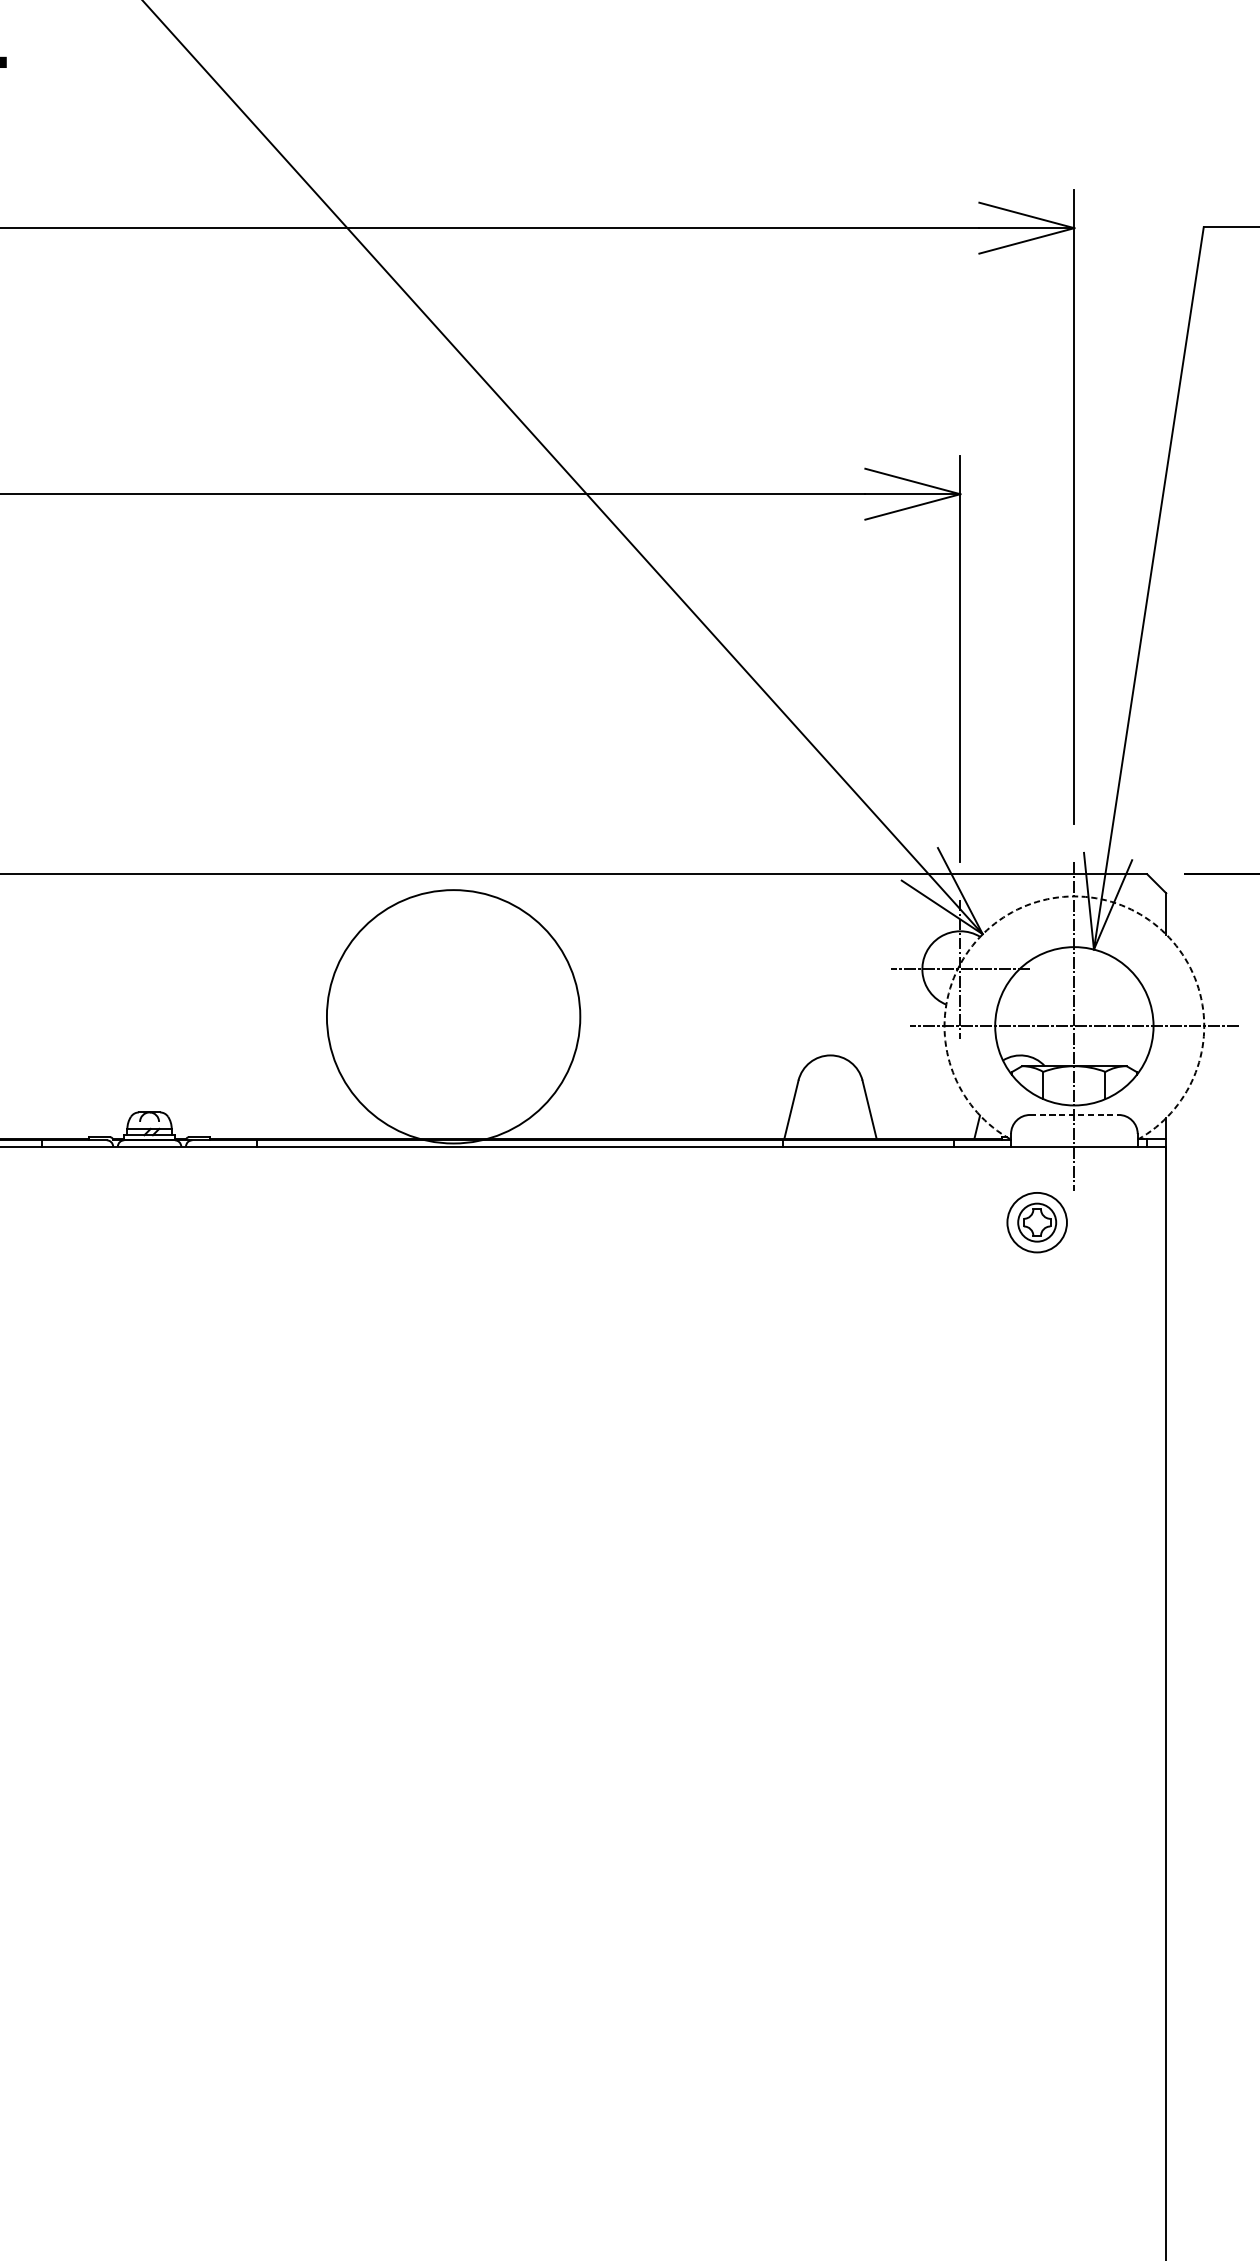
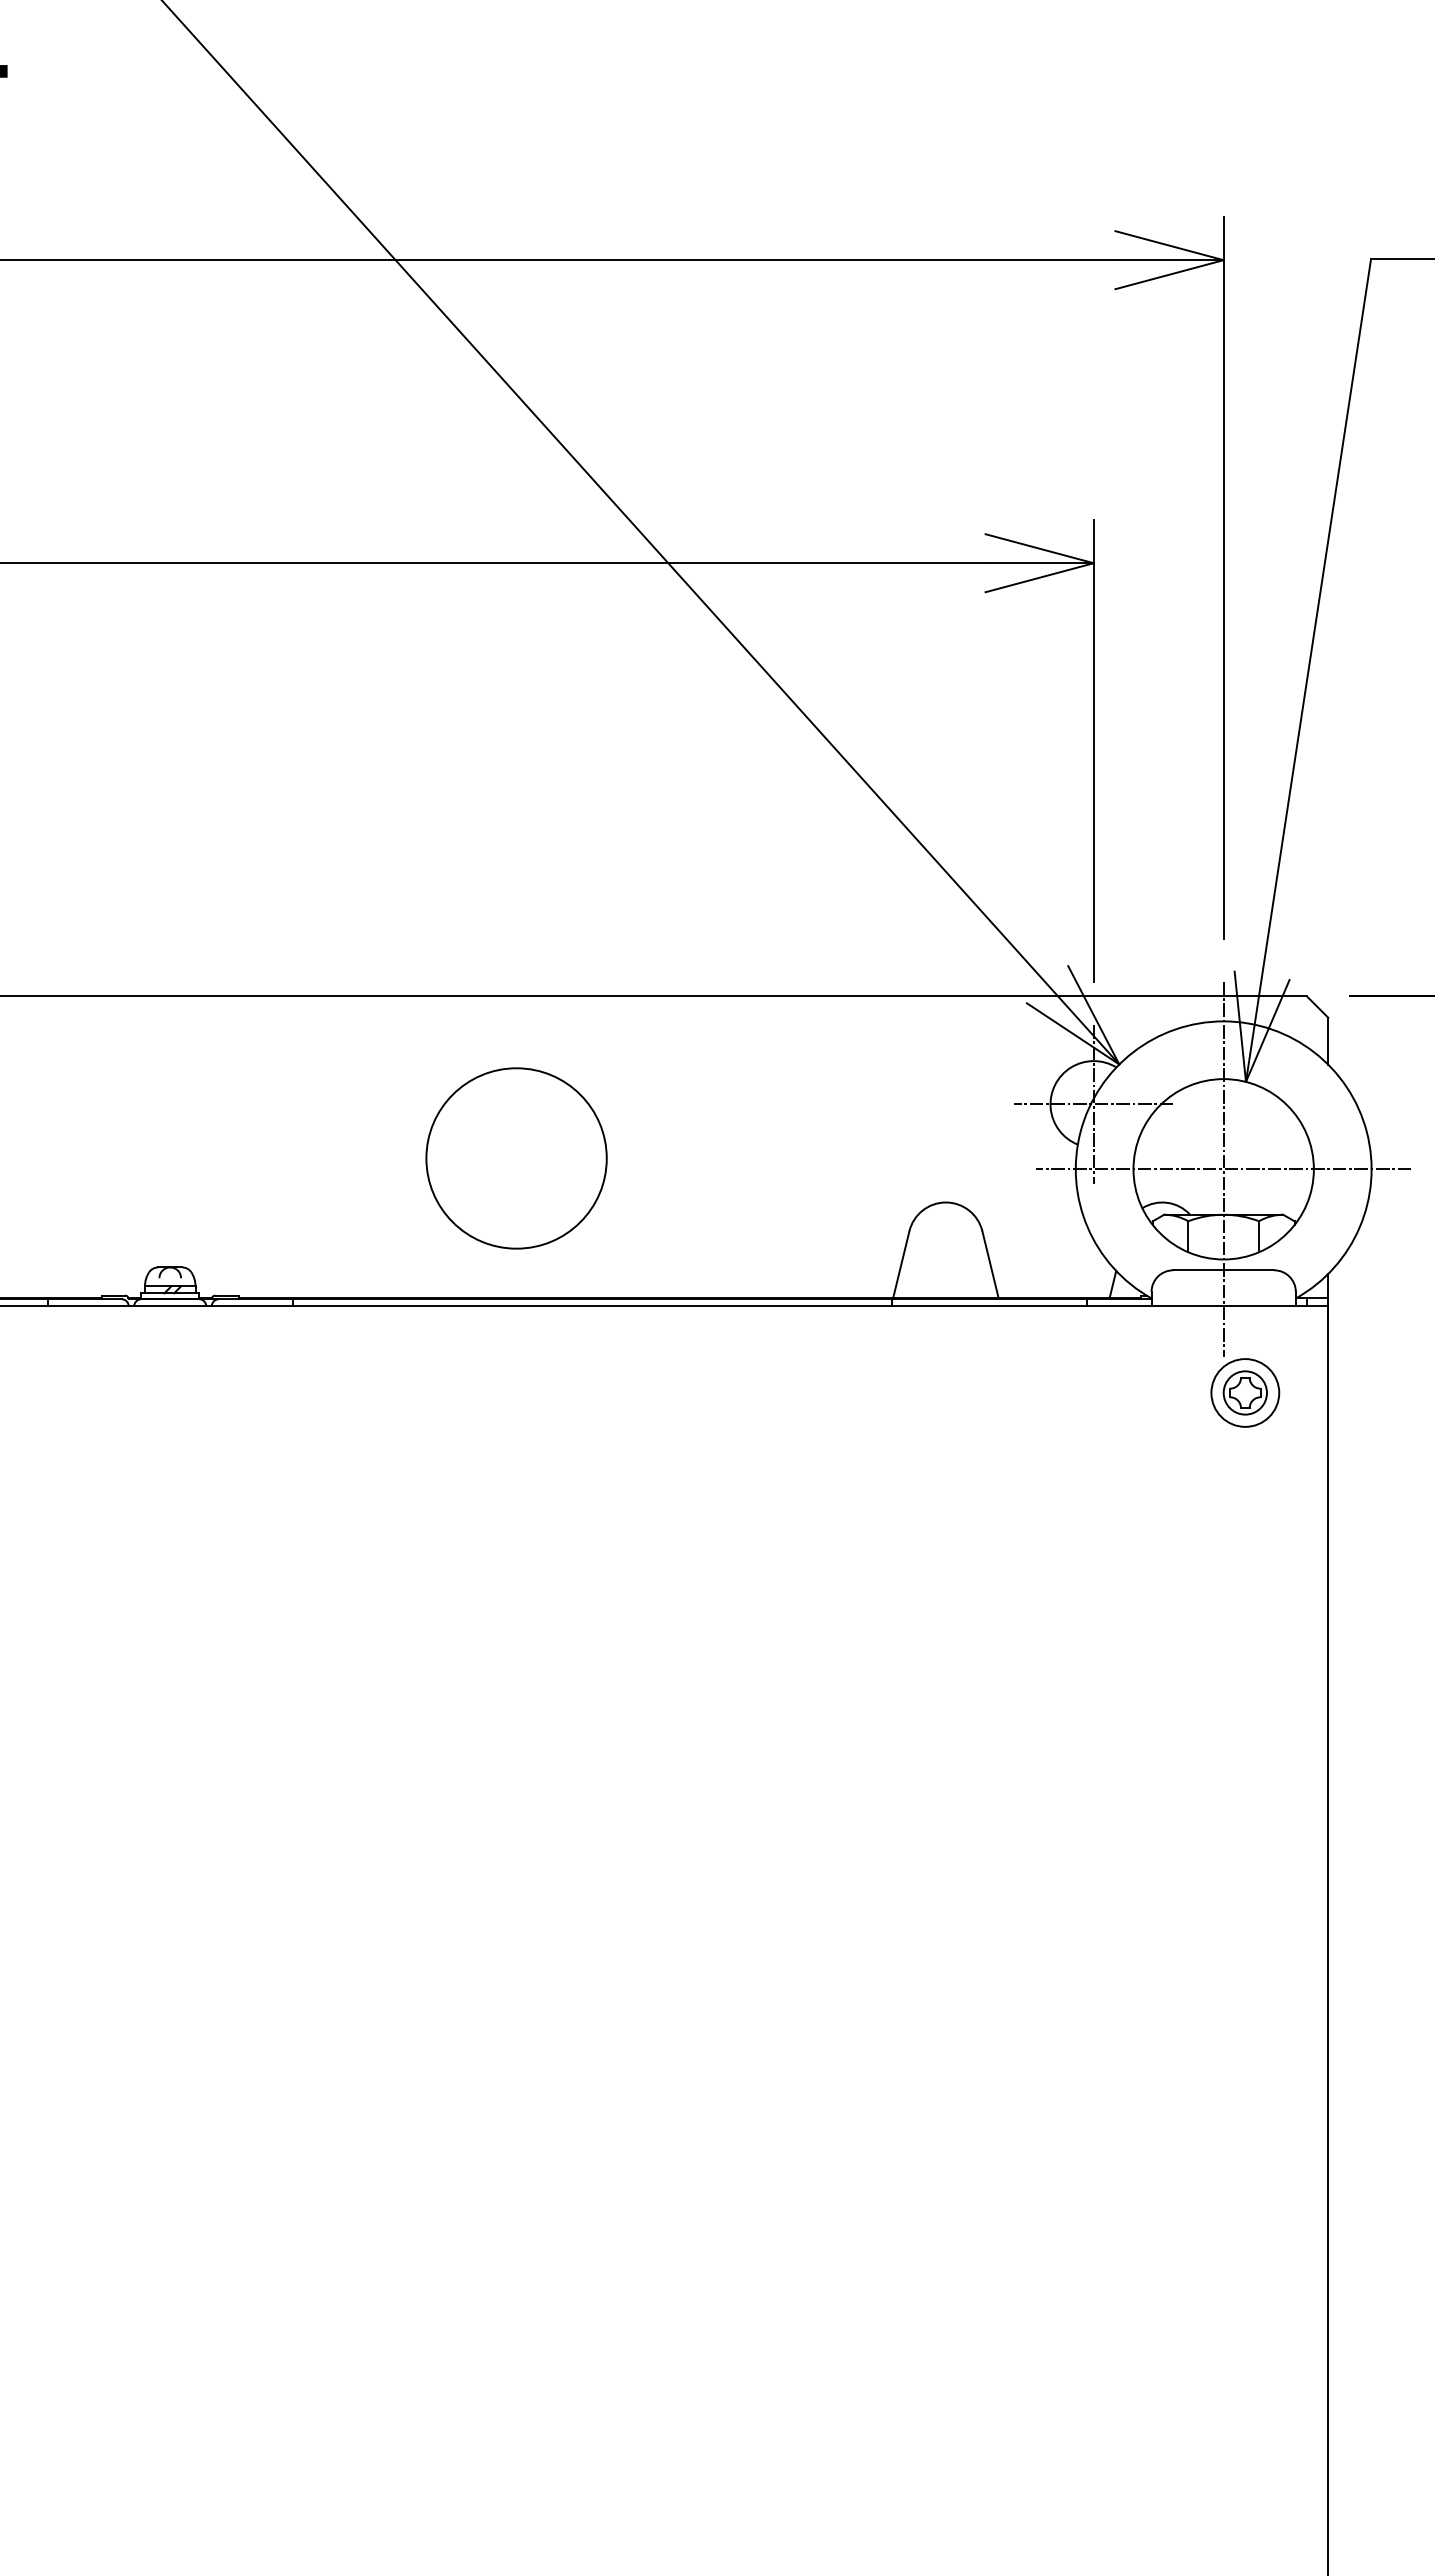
arc: (1074, 896) -> (1223, 1021), dashed -> solid
circle: (453, 1016) -> (516, 1158), size x0.62
line: (1074, 1115) -> (1223, 1270), dashed -> solid
part: (1037, 1222) -> (1245, 1392), moved

